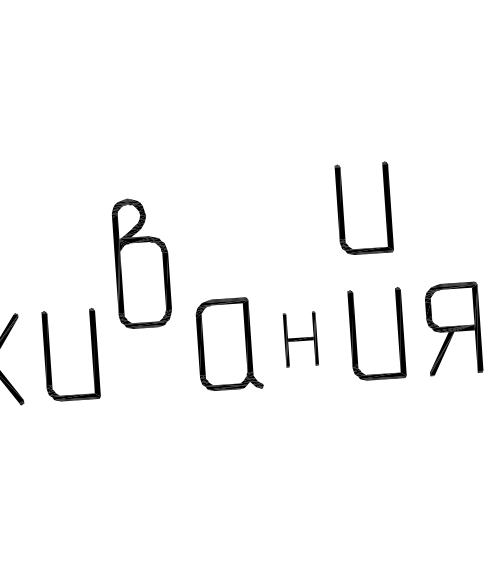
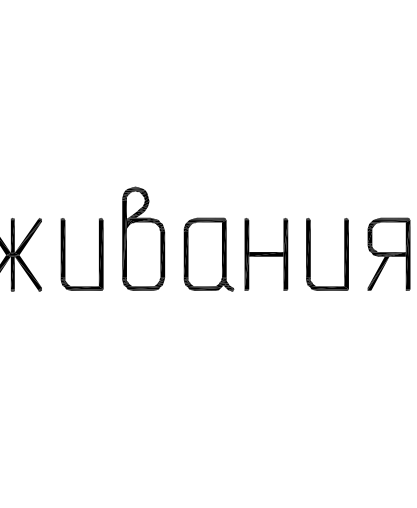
part: (343, 210) -> (307, 153), removed
part: (141, 262) -> (143, 238), moved
part: (301, 339) -> (266, 254), size x1.67

